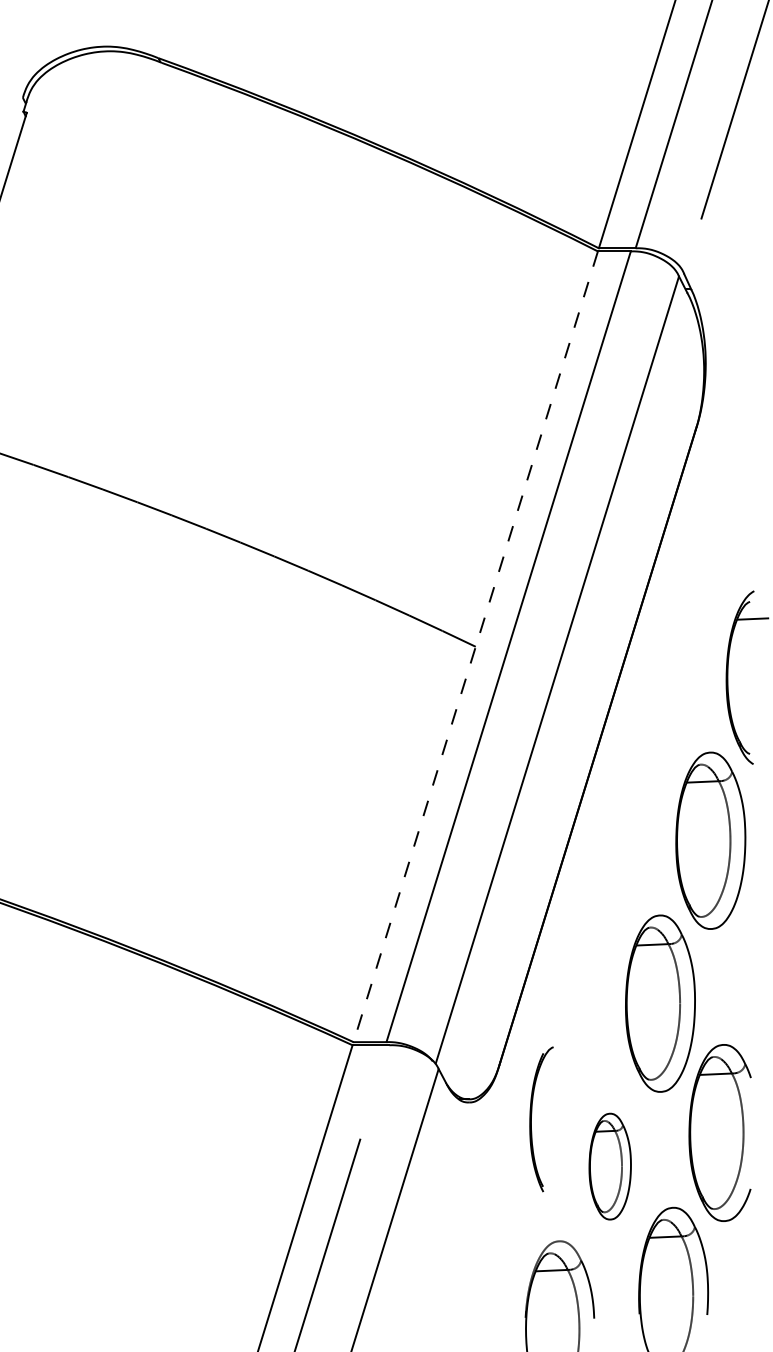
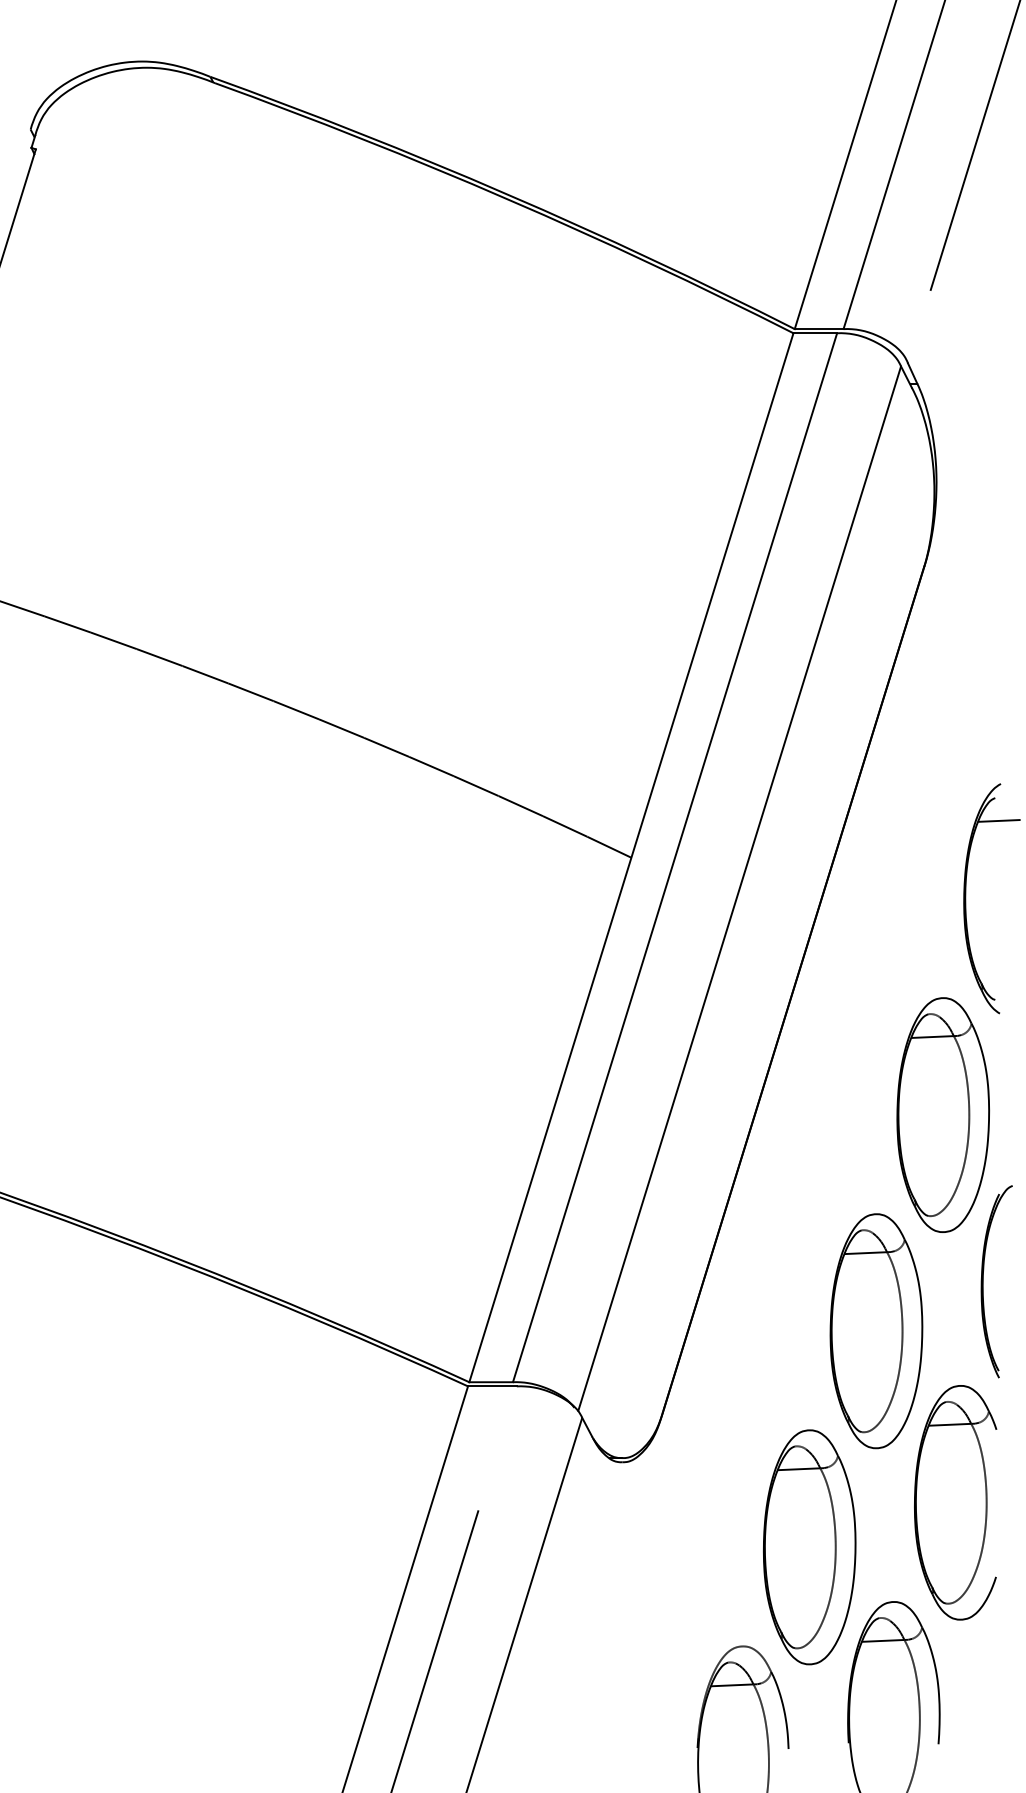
line: (475, 646) -> (631, 857), dashed -> solid
part: (531, 1119) -> (983, 1281), moved
part: (610, 1166) -> (809, 1547), size x1.67

